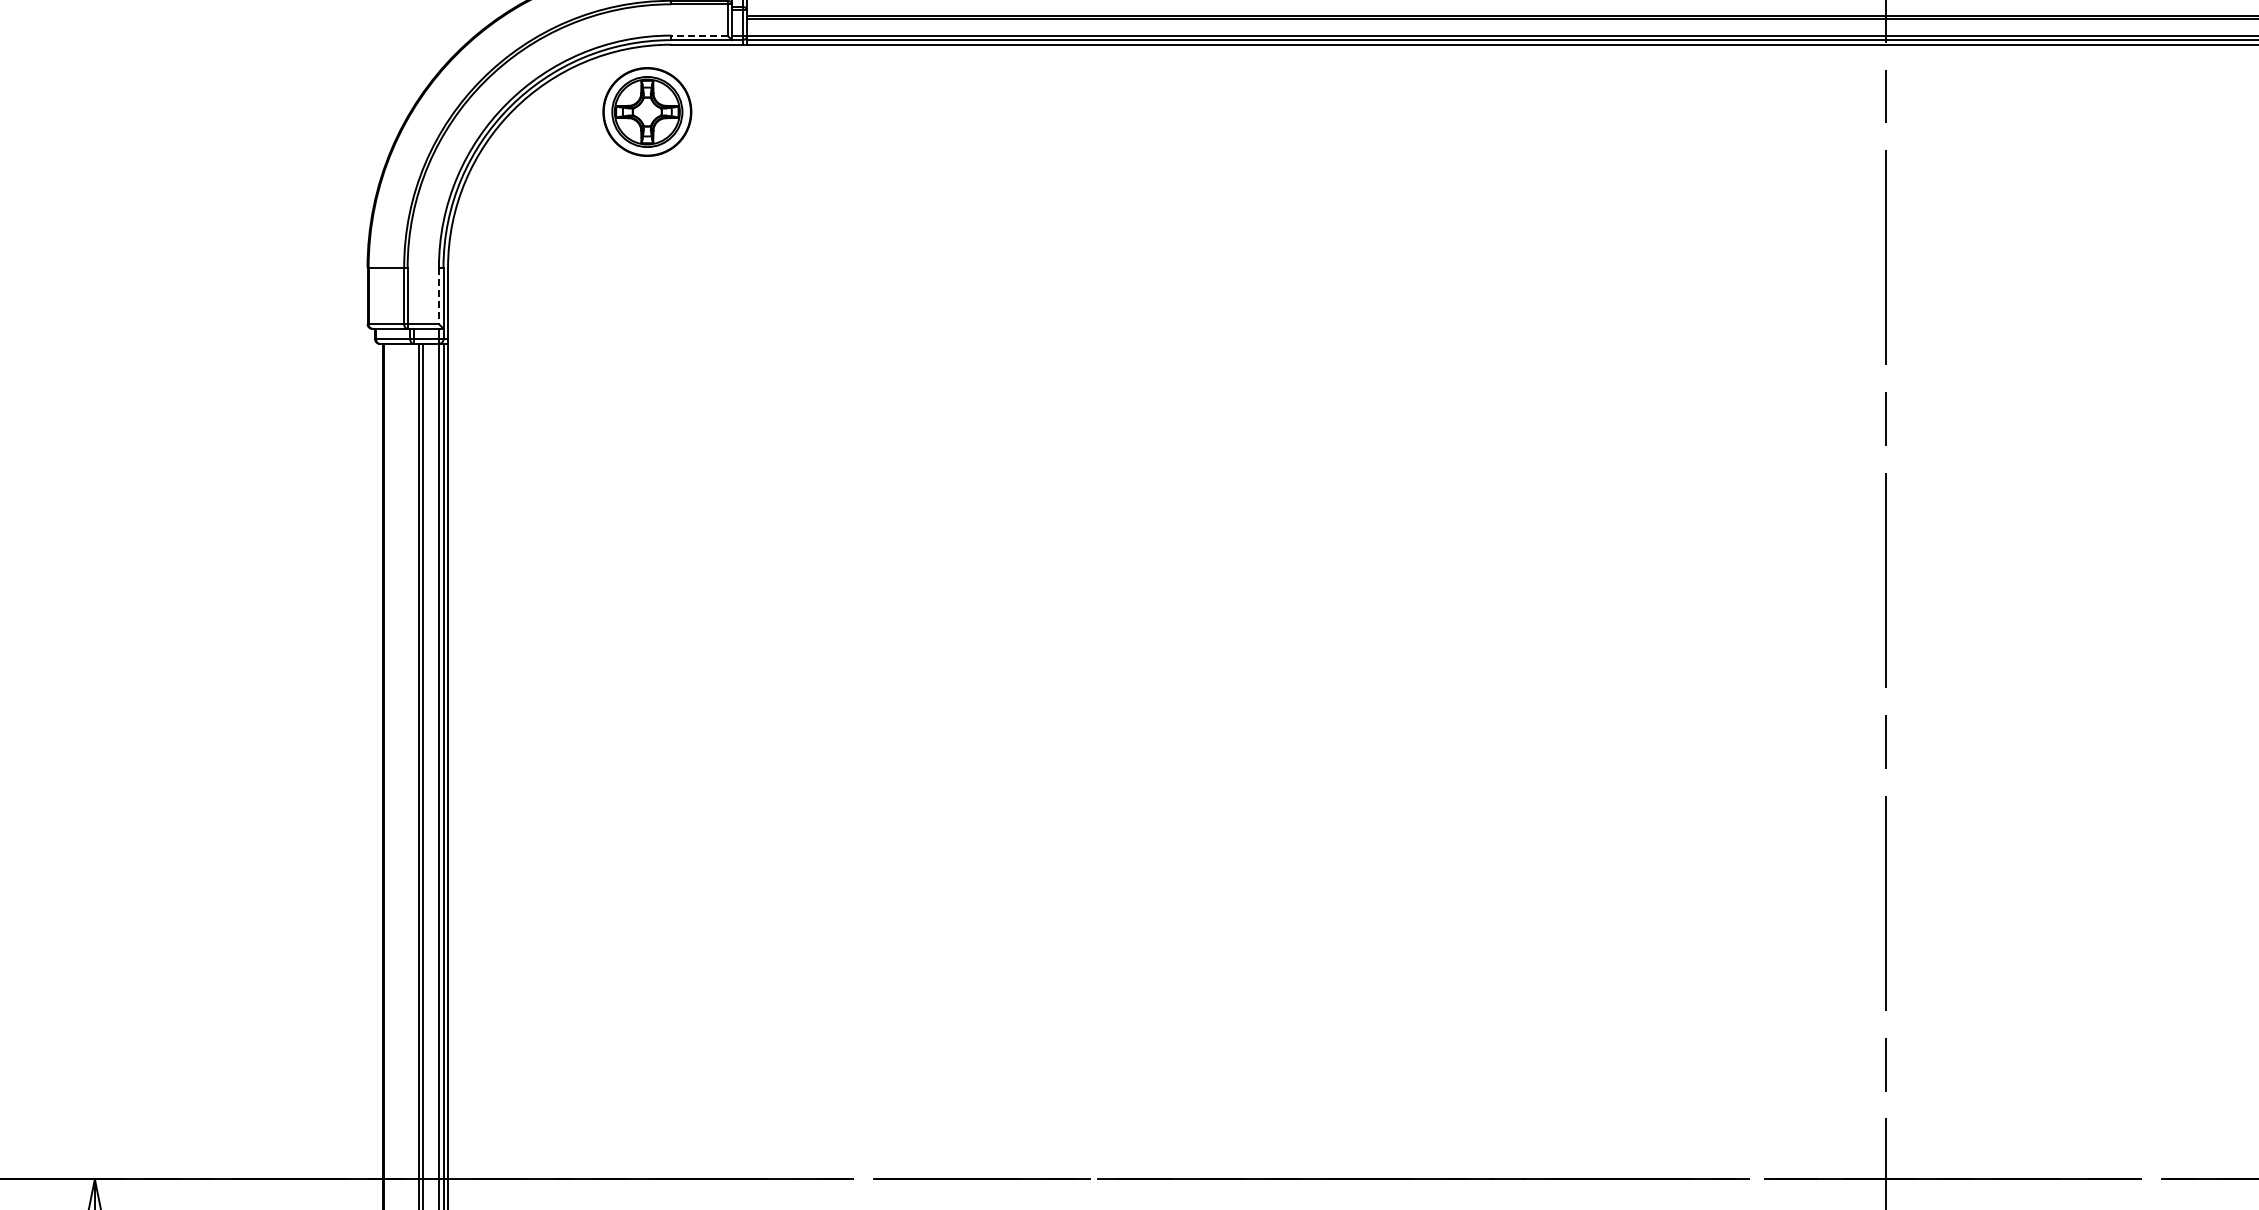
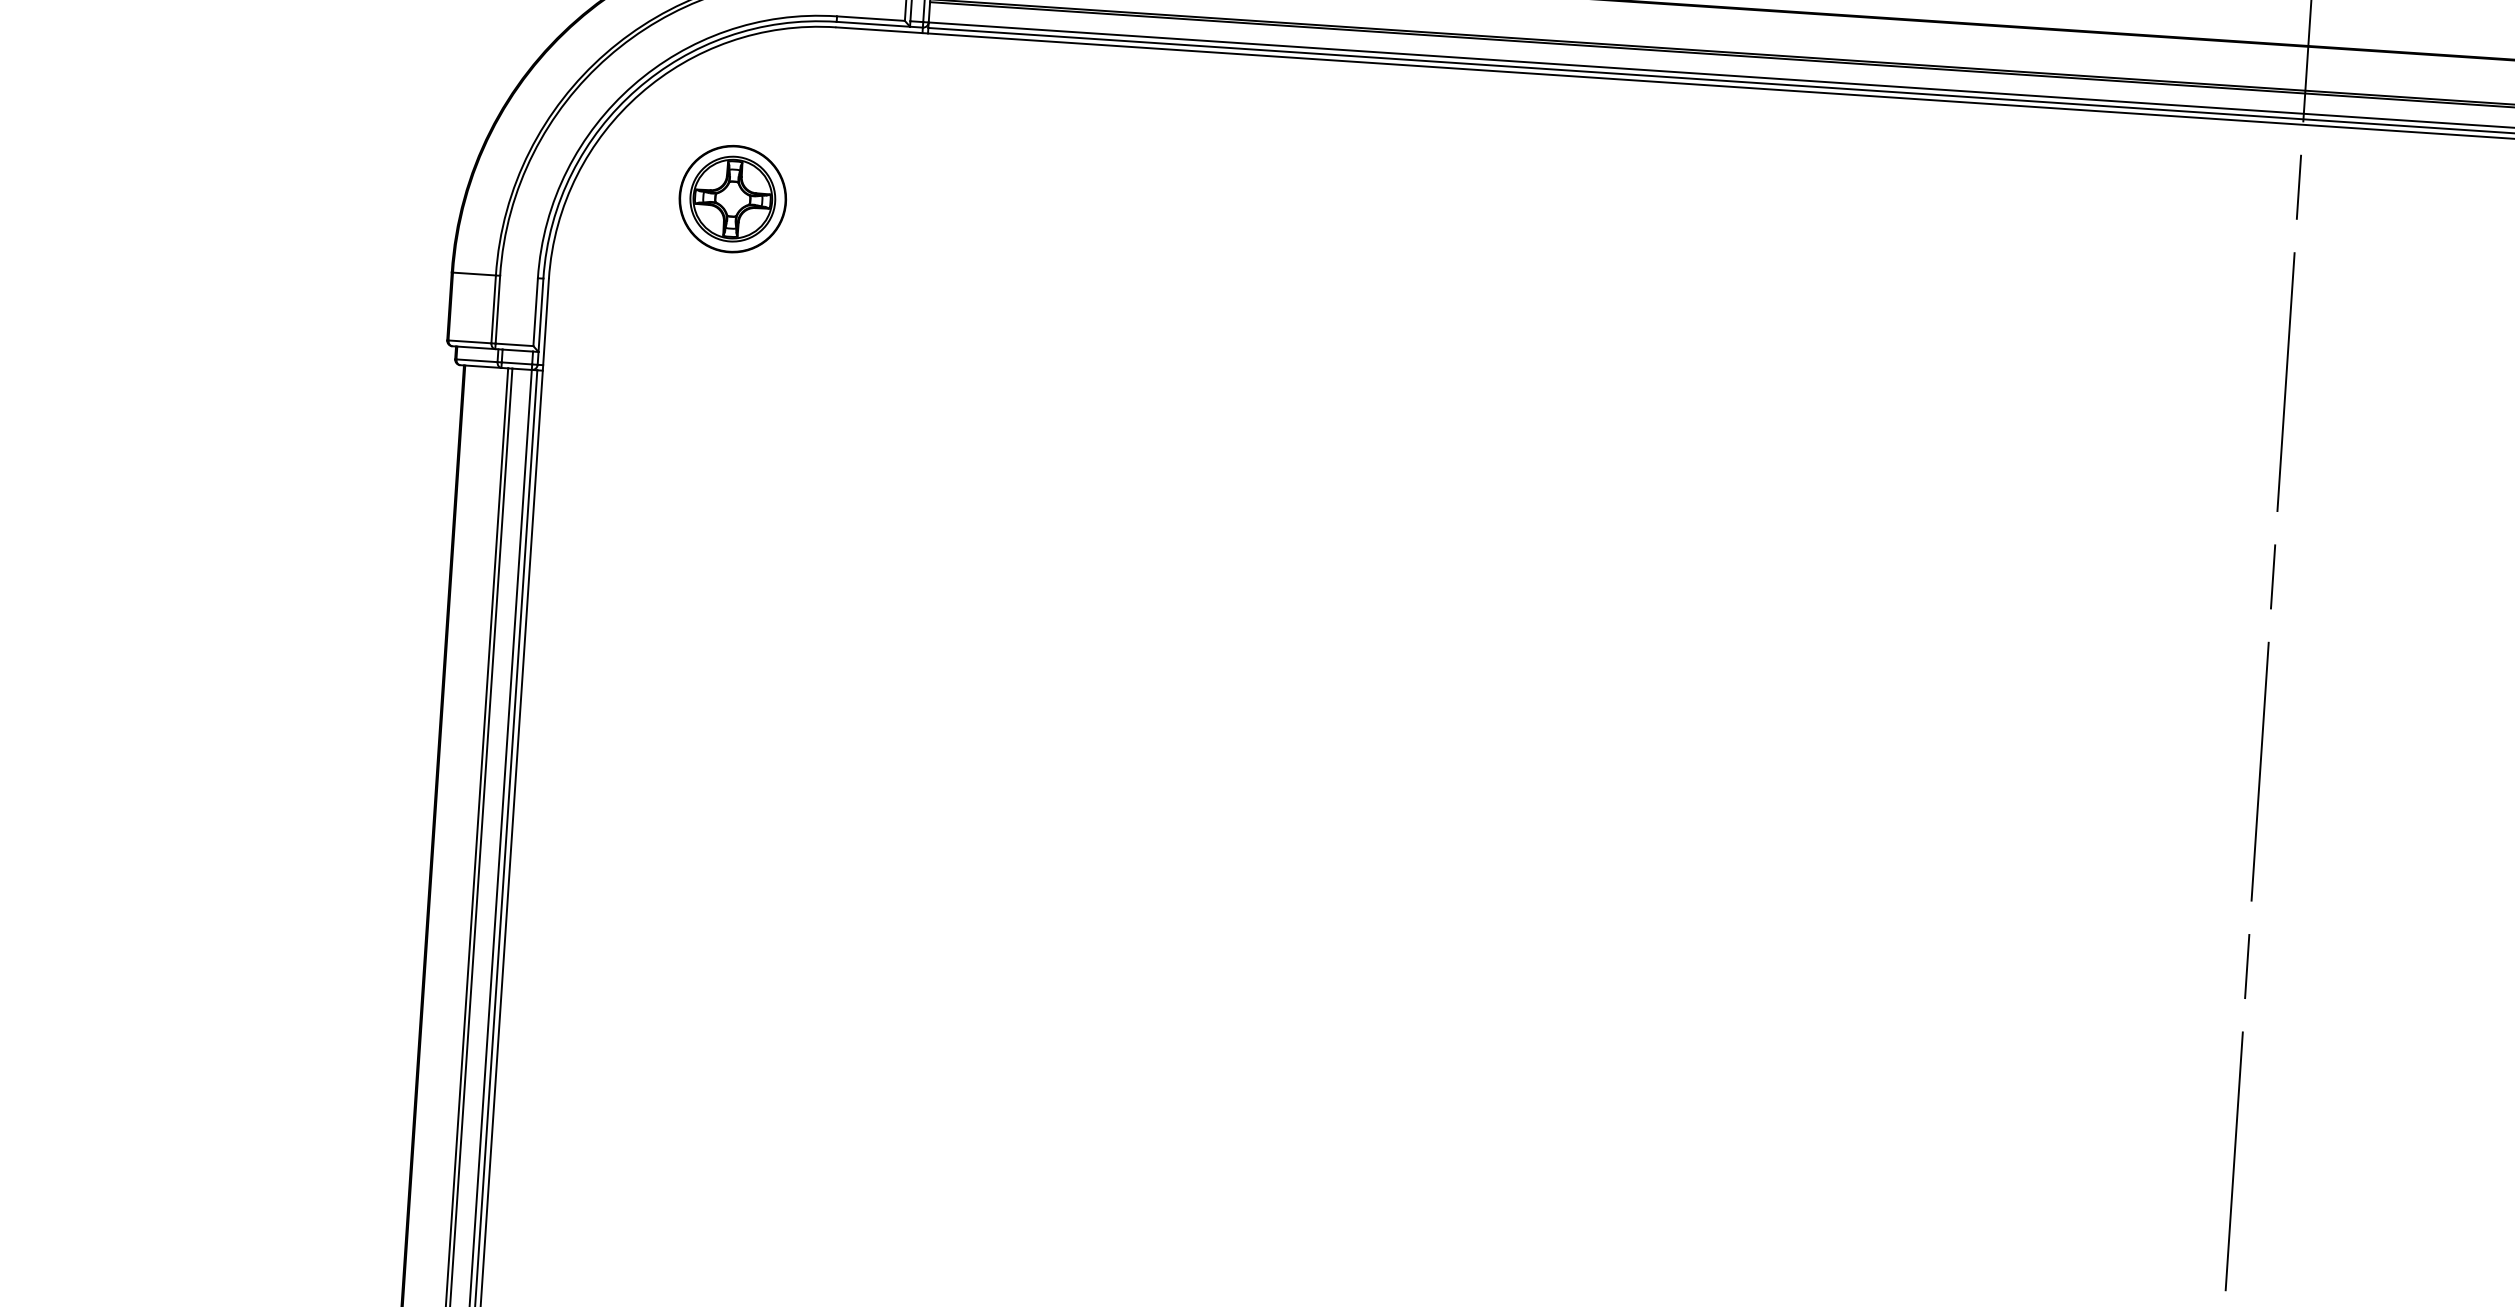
line: (698, 35) -> (869, 18), dashed -> solid
part: (647, 111) -> (733, 198), moved
line: (438, 296) -> (535, 312), dashed -> solid

